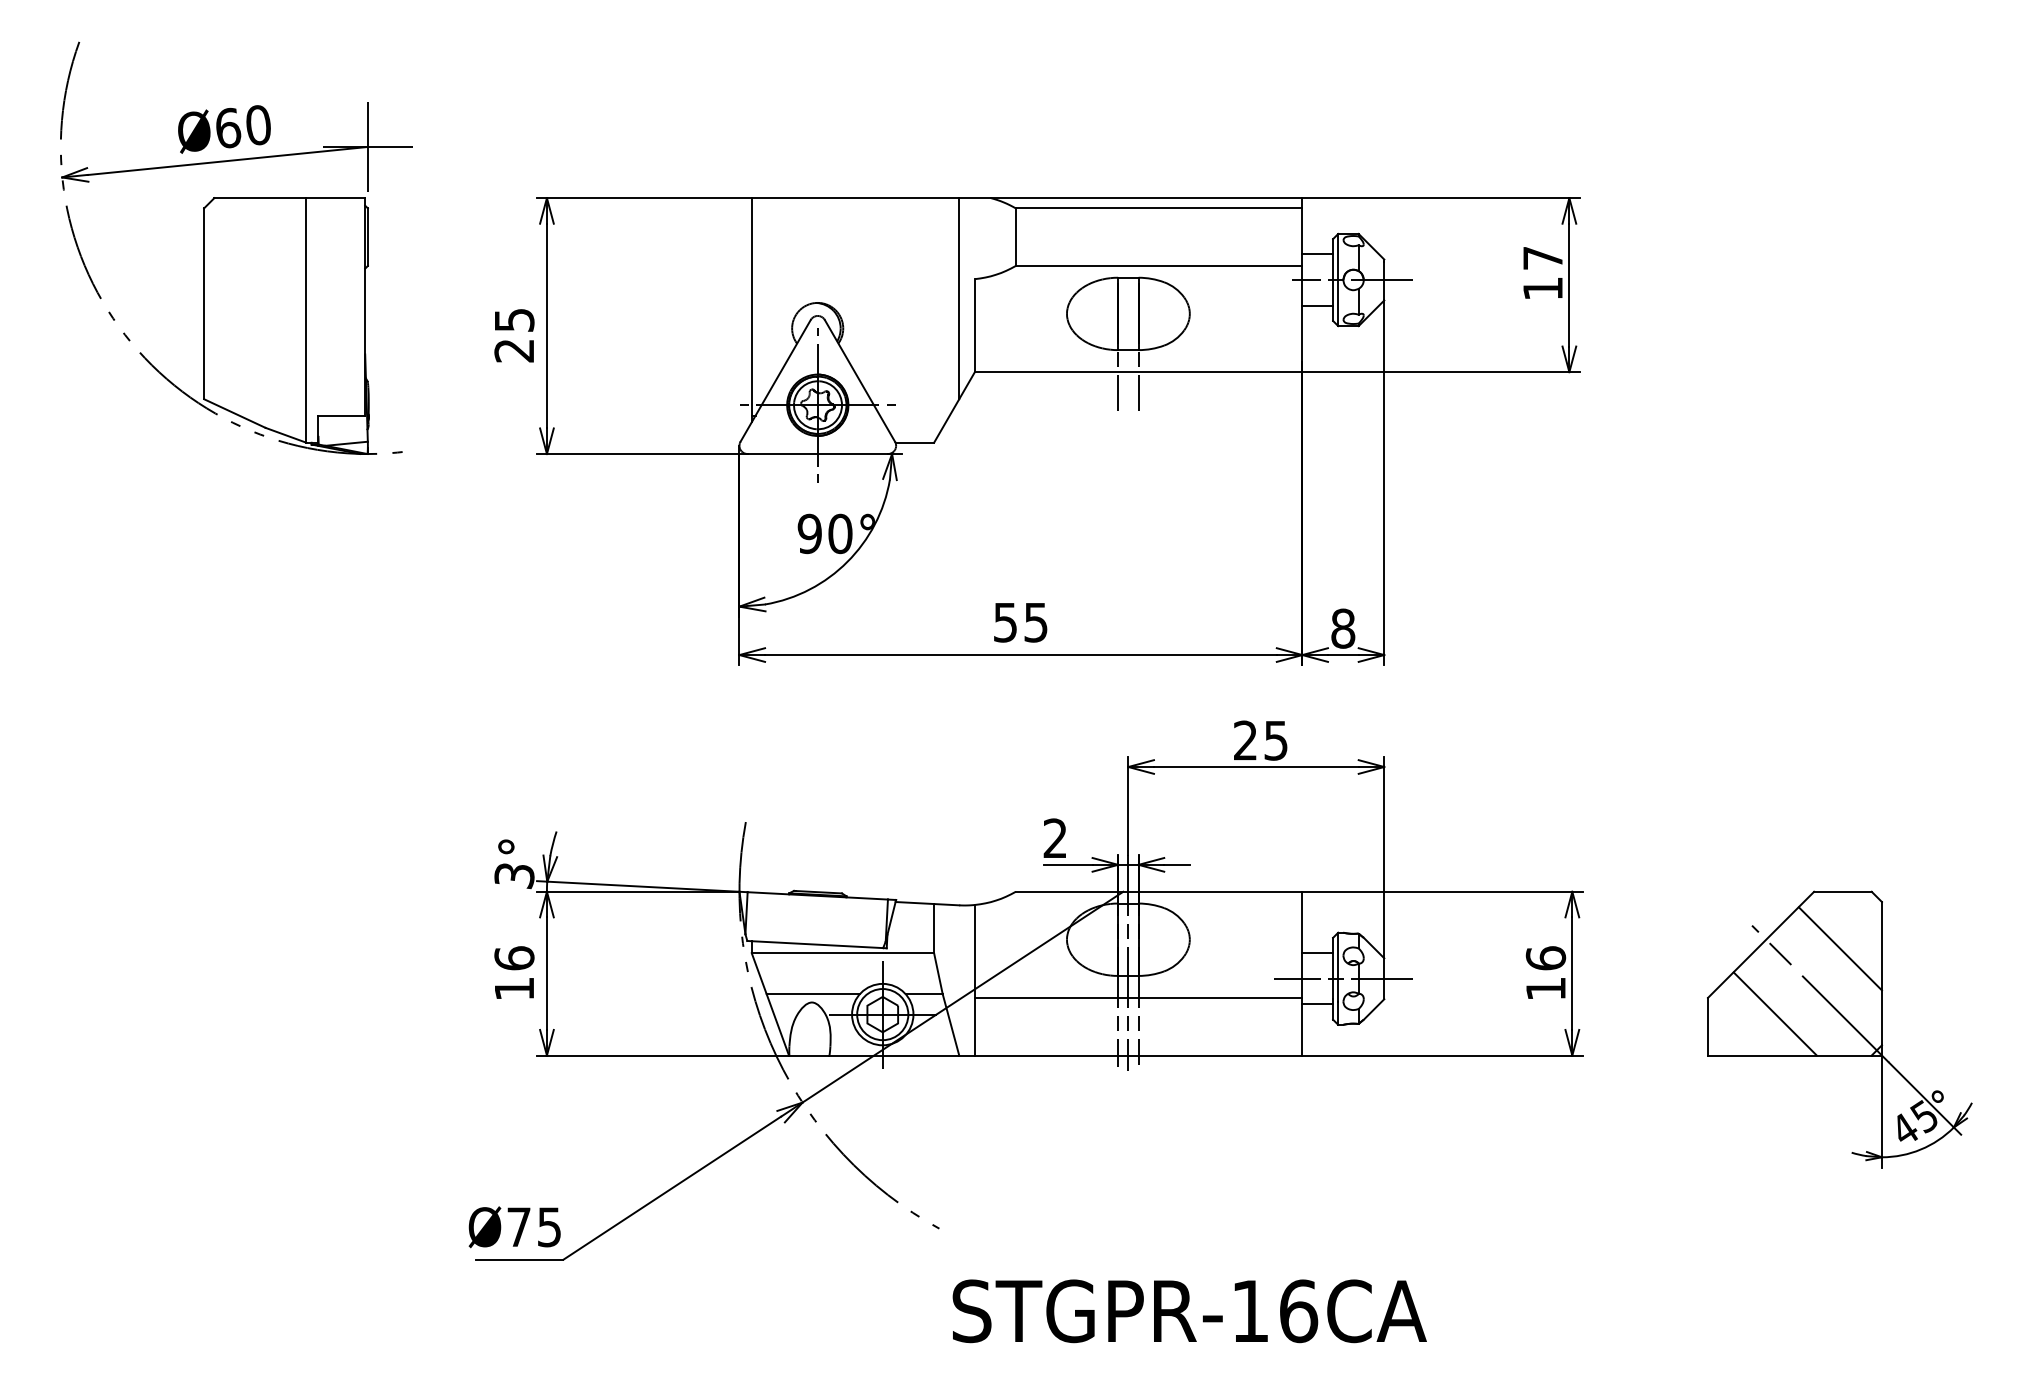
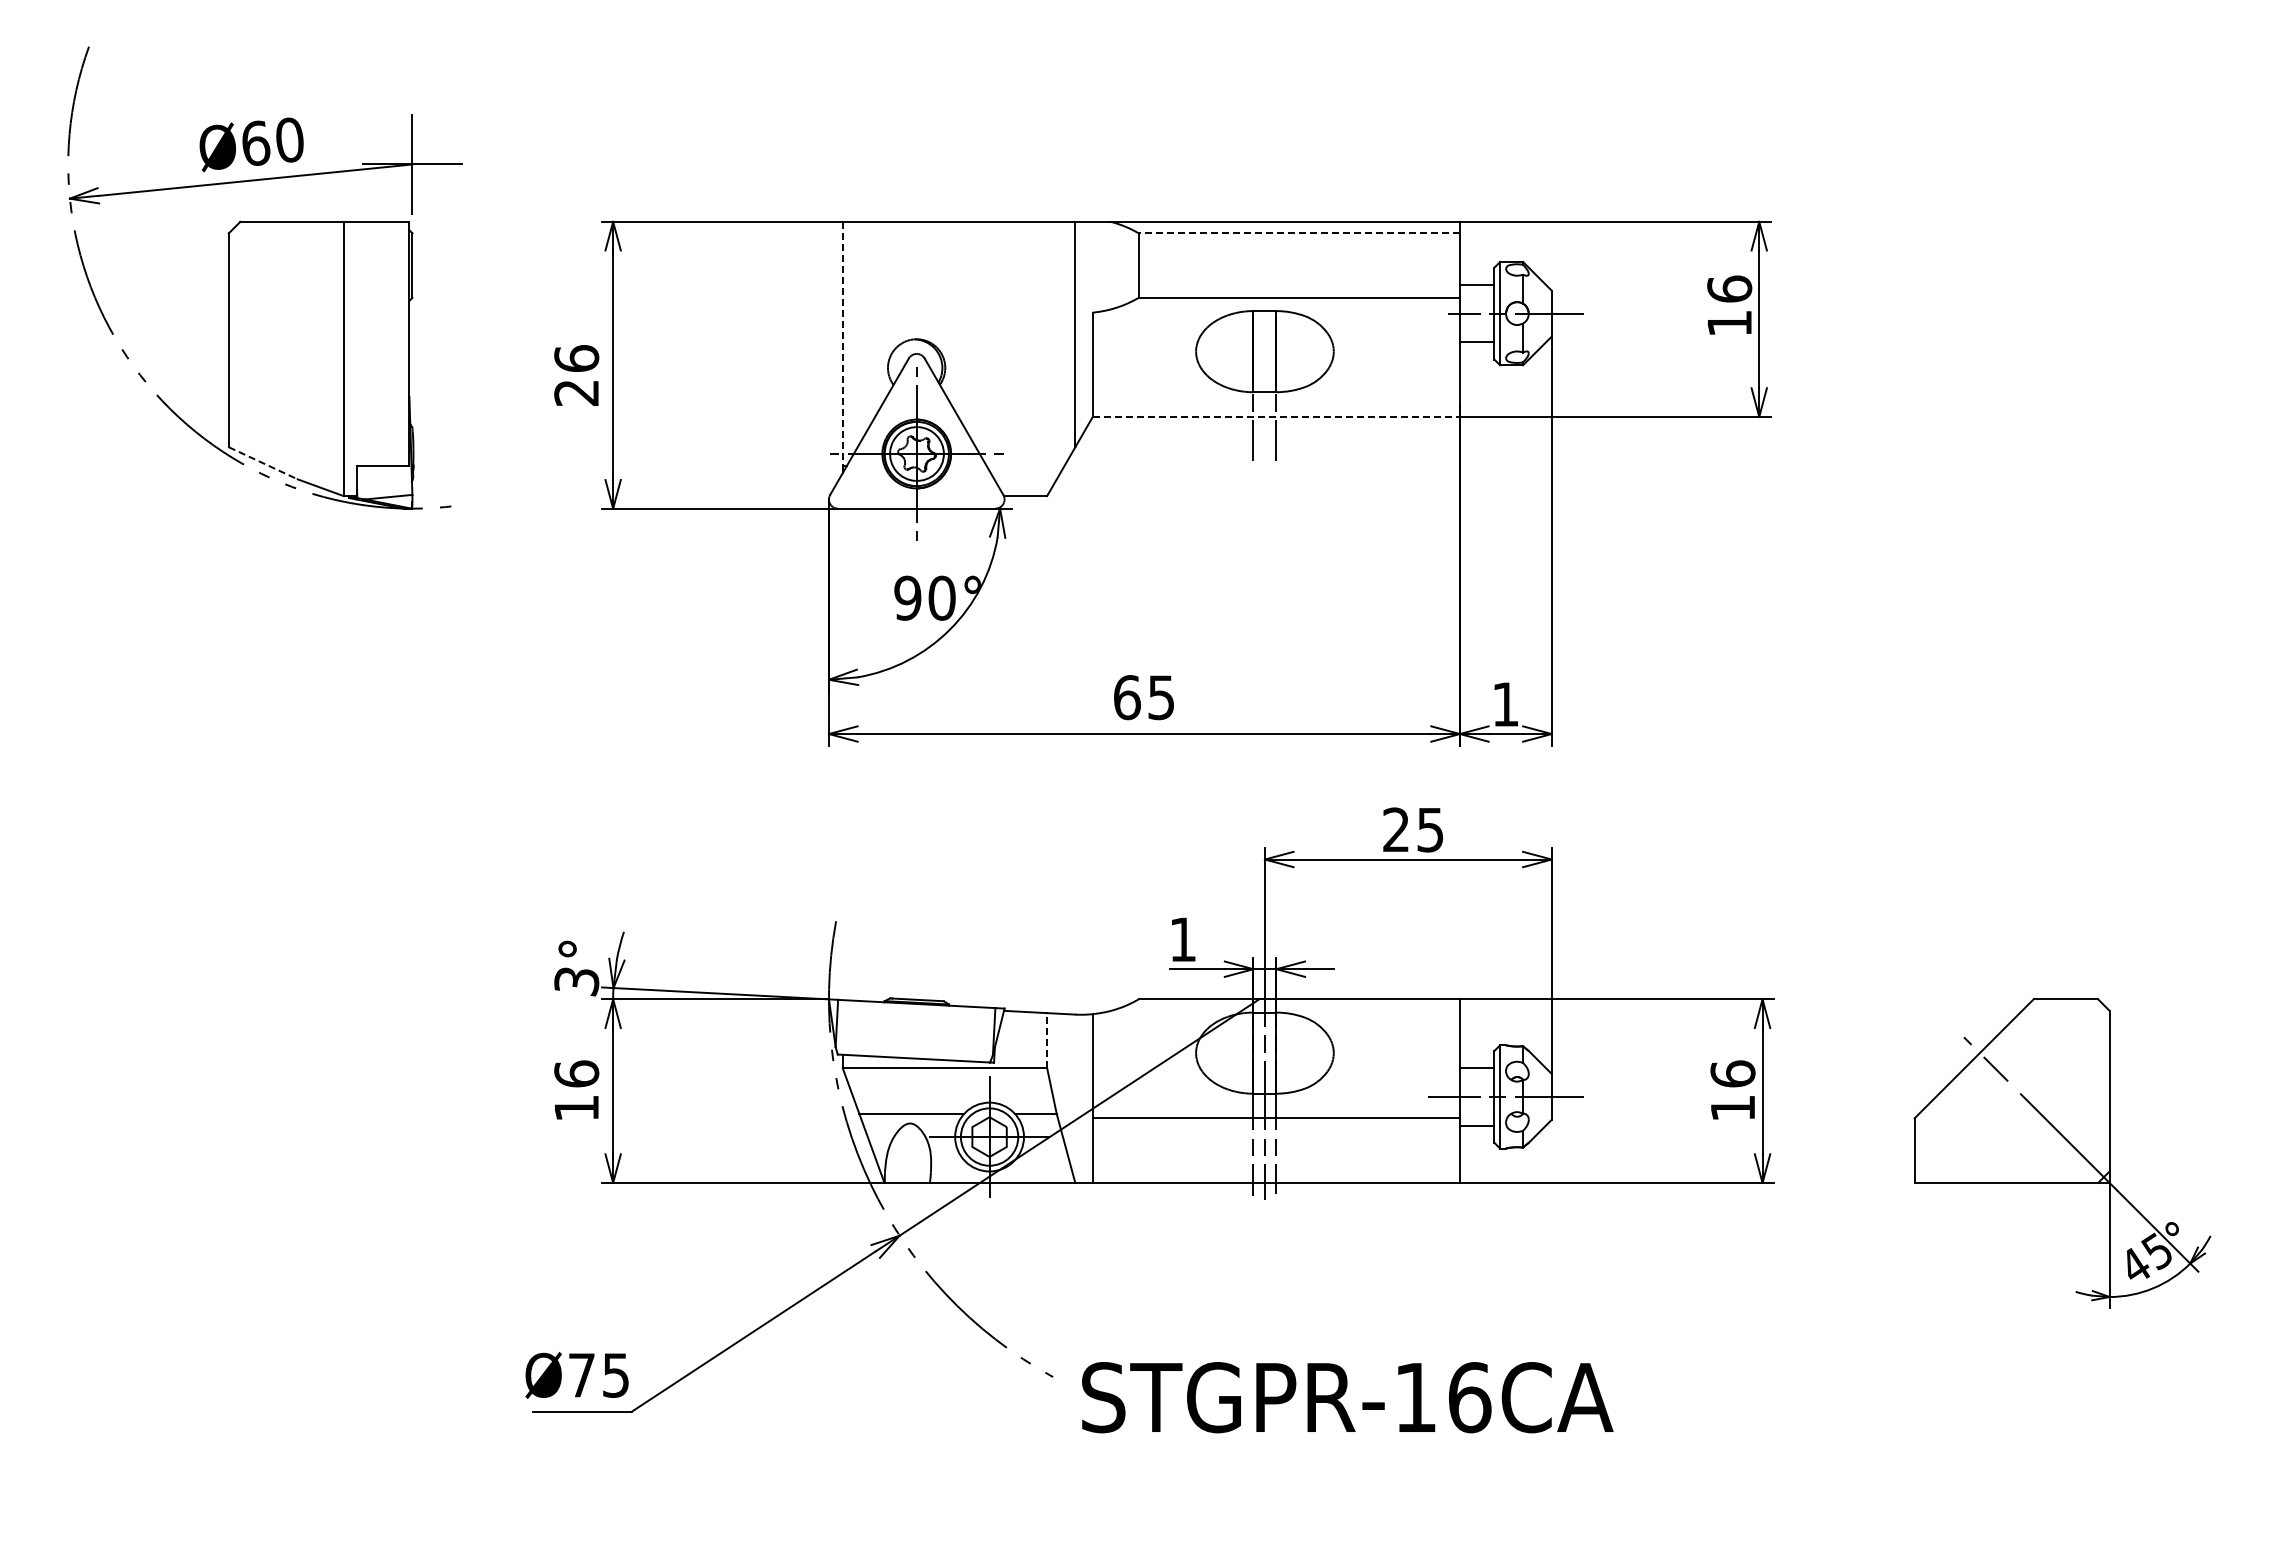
line: (1159, 208) -> (1299, 233), solid -> dashed
text: (1542, 257) -> (1729, 288), 17 -> 16
line: (751, 306) -> (842, 343), solid -> dashed
text: (514, 320) -> (576, 358), 25 -> 26
line: (1138, 371) -> (1276, 416), solid -> dashed
line: (235, 413) -> (263, 463), solid -> dashed
text: (1005, 622) -> (1127, 697), 55 -> 65
text: (1343, 628) -> (1505, 704), 8 -> 1
text: (1054, 838) -> (1182, 939), 2 -> 1
line: (934, 928) -> (1047, 1040), solid -> dashed
line: (1839, 948) -> (2062, 1062), removed
line: (1774, 1013) -> (1989, 1135), removed
text: (1189, 1311) -> (1347, 1397), moved

